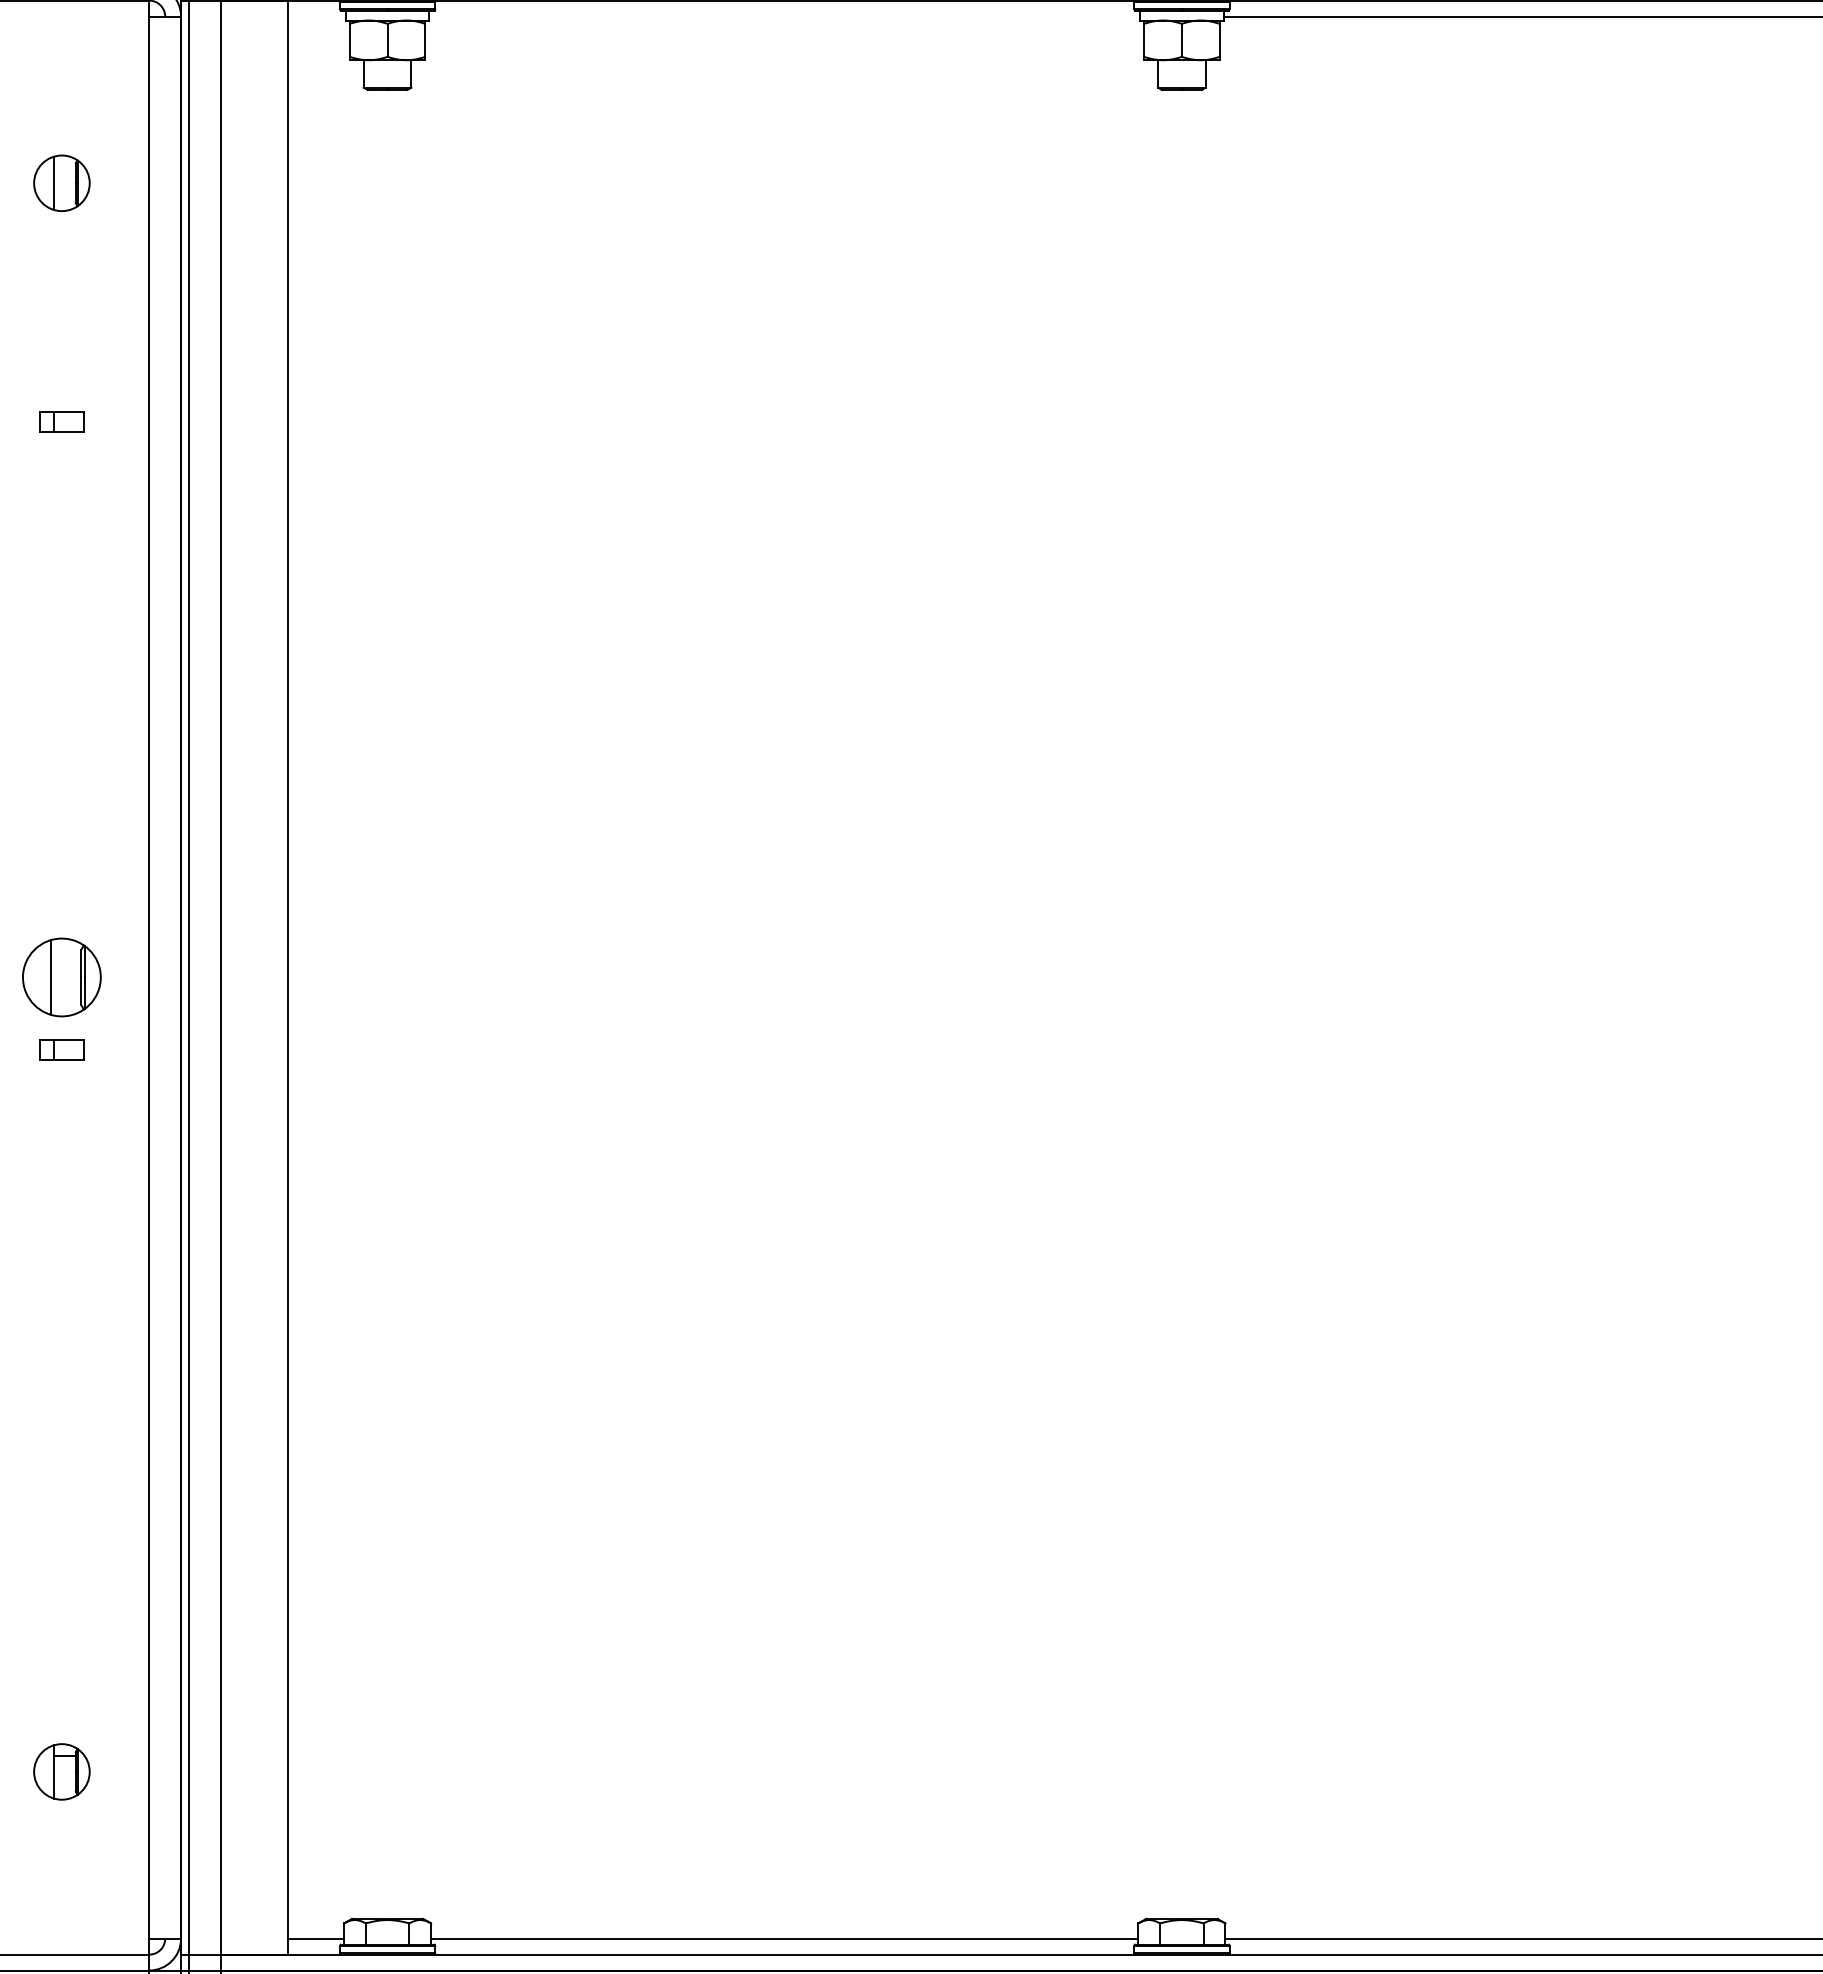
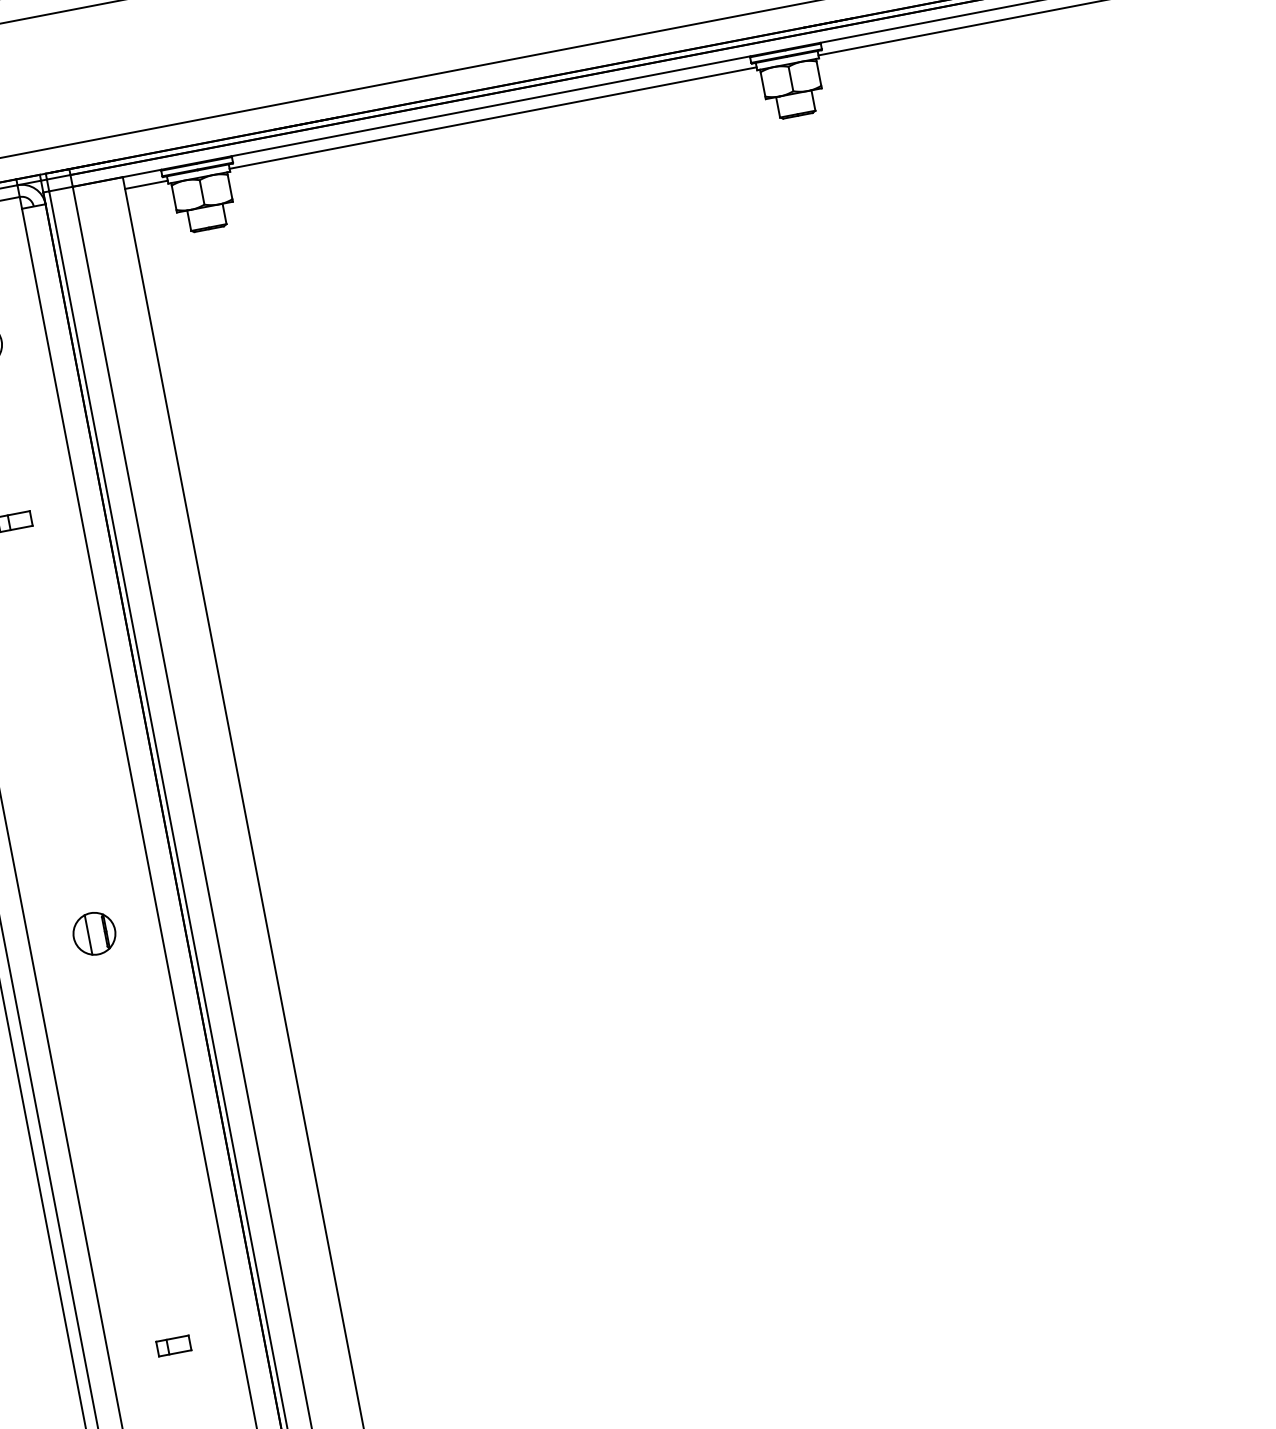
line: (316, 16) -> (145, 184), added
line: (784, 16) -> (492, 118), added
part: (61, 977) -> (94, 933), size x0.71
part: (61, 1049) -> (173, 1345), moved

